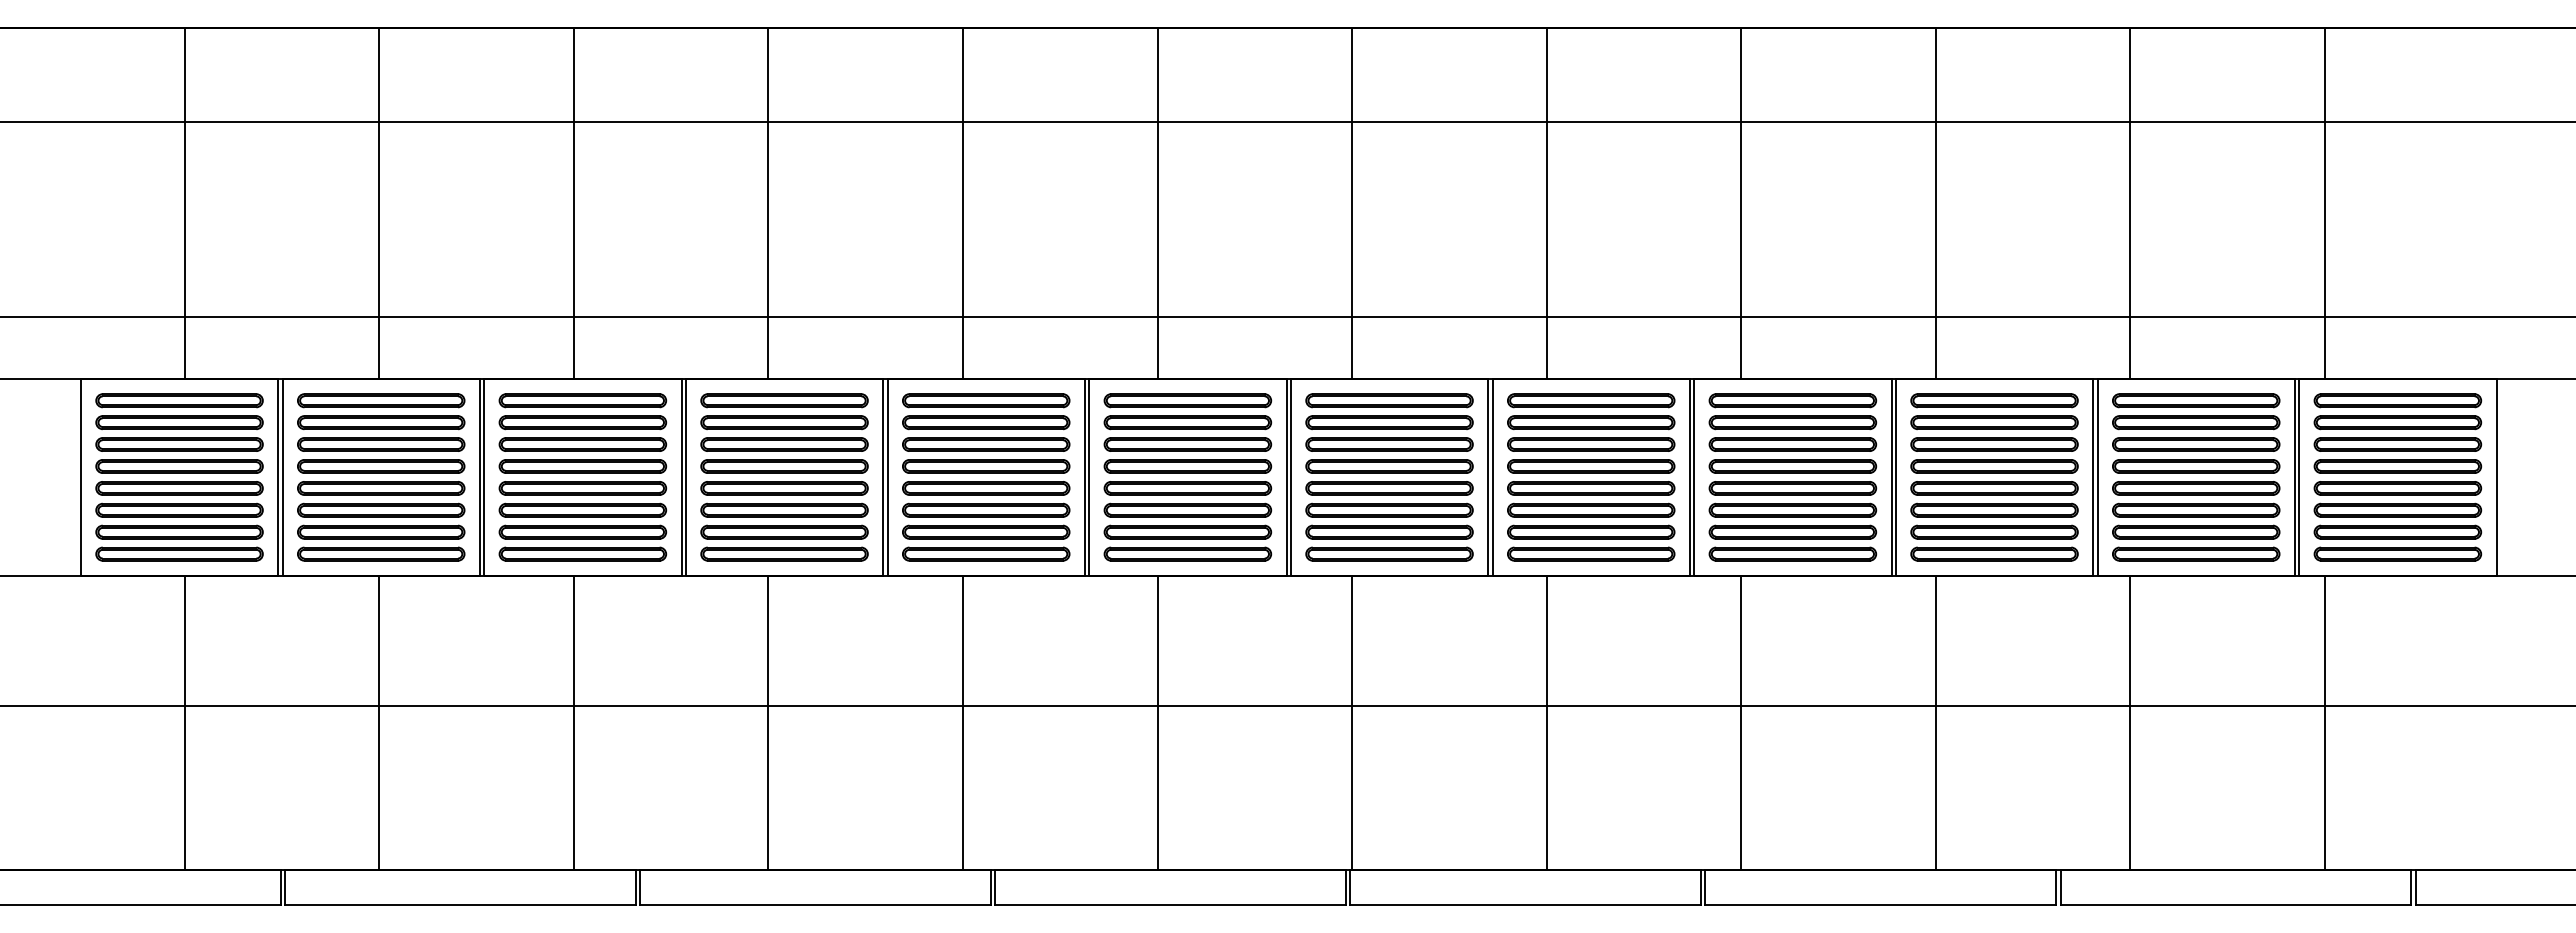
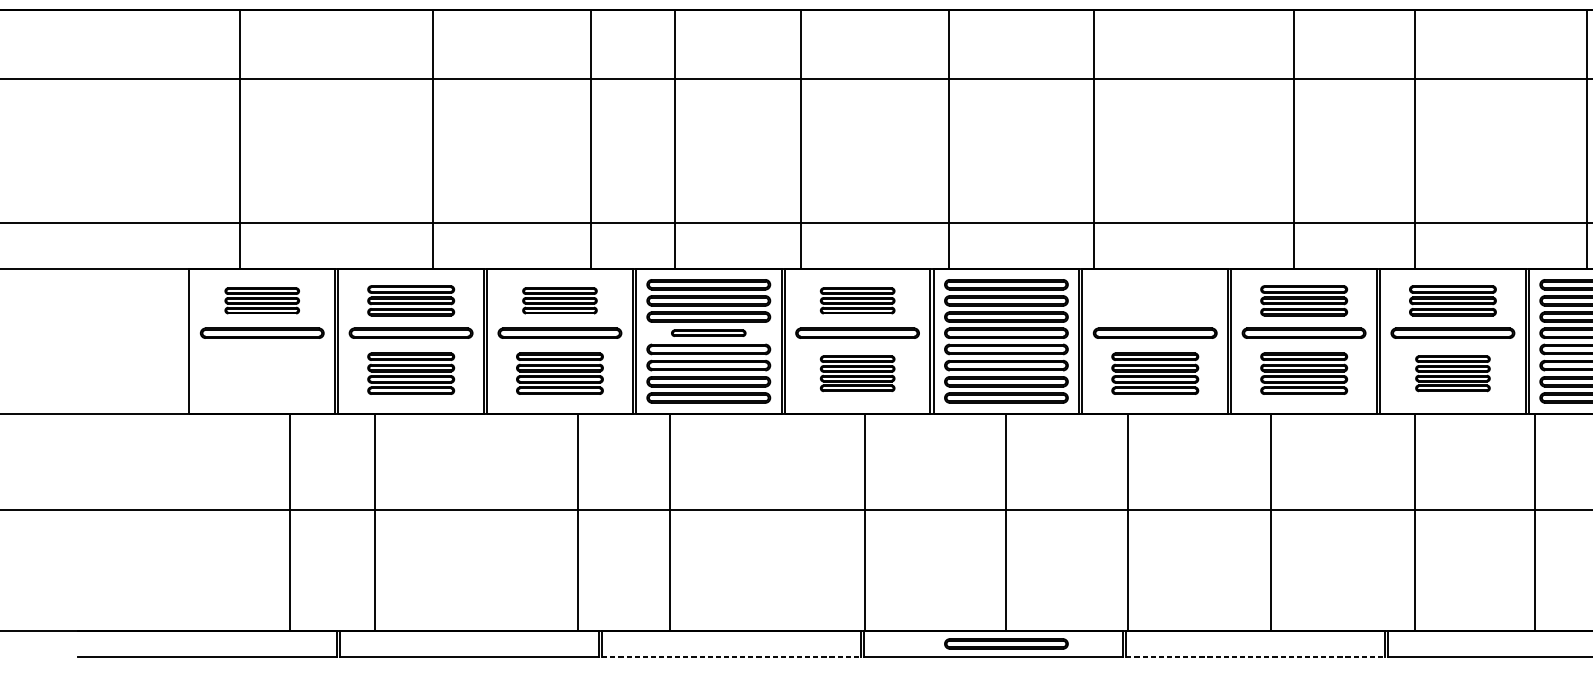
line: (184, 203) -> (240, 139), moved
line: (379, 203) -> (433, 139), moved
line: (573, 203) -> (590, 139), moved
line: (768, 203) -> (674, 139), moved
line: (962, 203) -> (800, 139), moved
line: (1157, 203) -> (948, 139), moved
line: (1352, 203) -> (1094, 139), moved
line: (1546, 203) -> (1293, 139), moved
line: (1935, 203) -> (1586, 139), moved
part: (179, 422) -> (262, 300), size x0.6
part: (381, 422) -> (411, 300), size x0.7
part: (582, 422) -> (559, 300), size x0.6
part: (986, 422) -> (857, 300), size x0.6
part: (1389, 422) -> (1155, 300), removed
part: (1591, 422) -> (1304, 300), size x0.7
part: (1792, 422) -> (1452, 300), size x0.7
part: (784, 466) -> (708, 333), size x0.6
part: (179, 521) -> (262, 373), removed
part: (381, 521) -> (411, 373), size x0.7
part: (582, 521) -> (559, 373), size x0.7
part: (986, 521) -> (857, 373), size x0.6
part: (1389, 521) -> (1155, 373), size x0.7
part: (1591, 521) -> (1304, 373), size x0.7
part: (1792, 521) -> (1452, 373), size x0.6
line: (184, 722) -> (289, 522), moved
line: (379, 722) -> (375, 522), moved
line: (573, 722) -> (578, 522), moved
line: (768, 722) -> (670, 522), moved
line: (962, 722) -> (864, 522), moved
line: (1157, 722) -> (1006, 522), moved
line: (1935, 722) -> (1535, 522), moved
part: (1187, 887) -> (1006, 643), added
line: (815, 904) -> (731, 656), solid -> dashed
line: (1526, 904) -> (1256, 656), solid -> dashed

